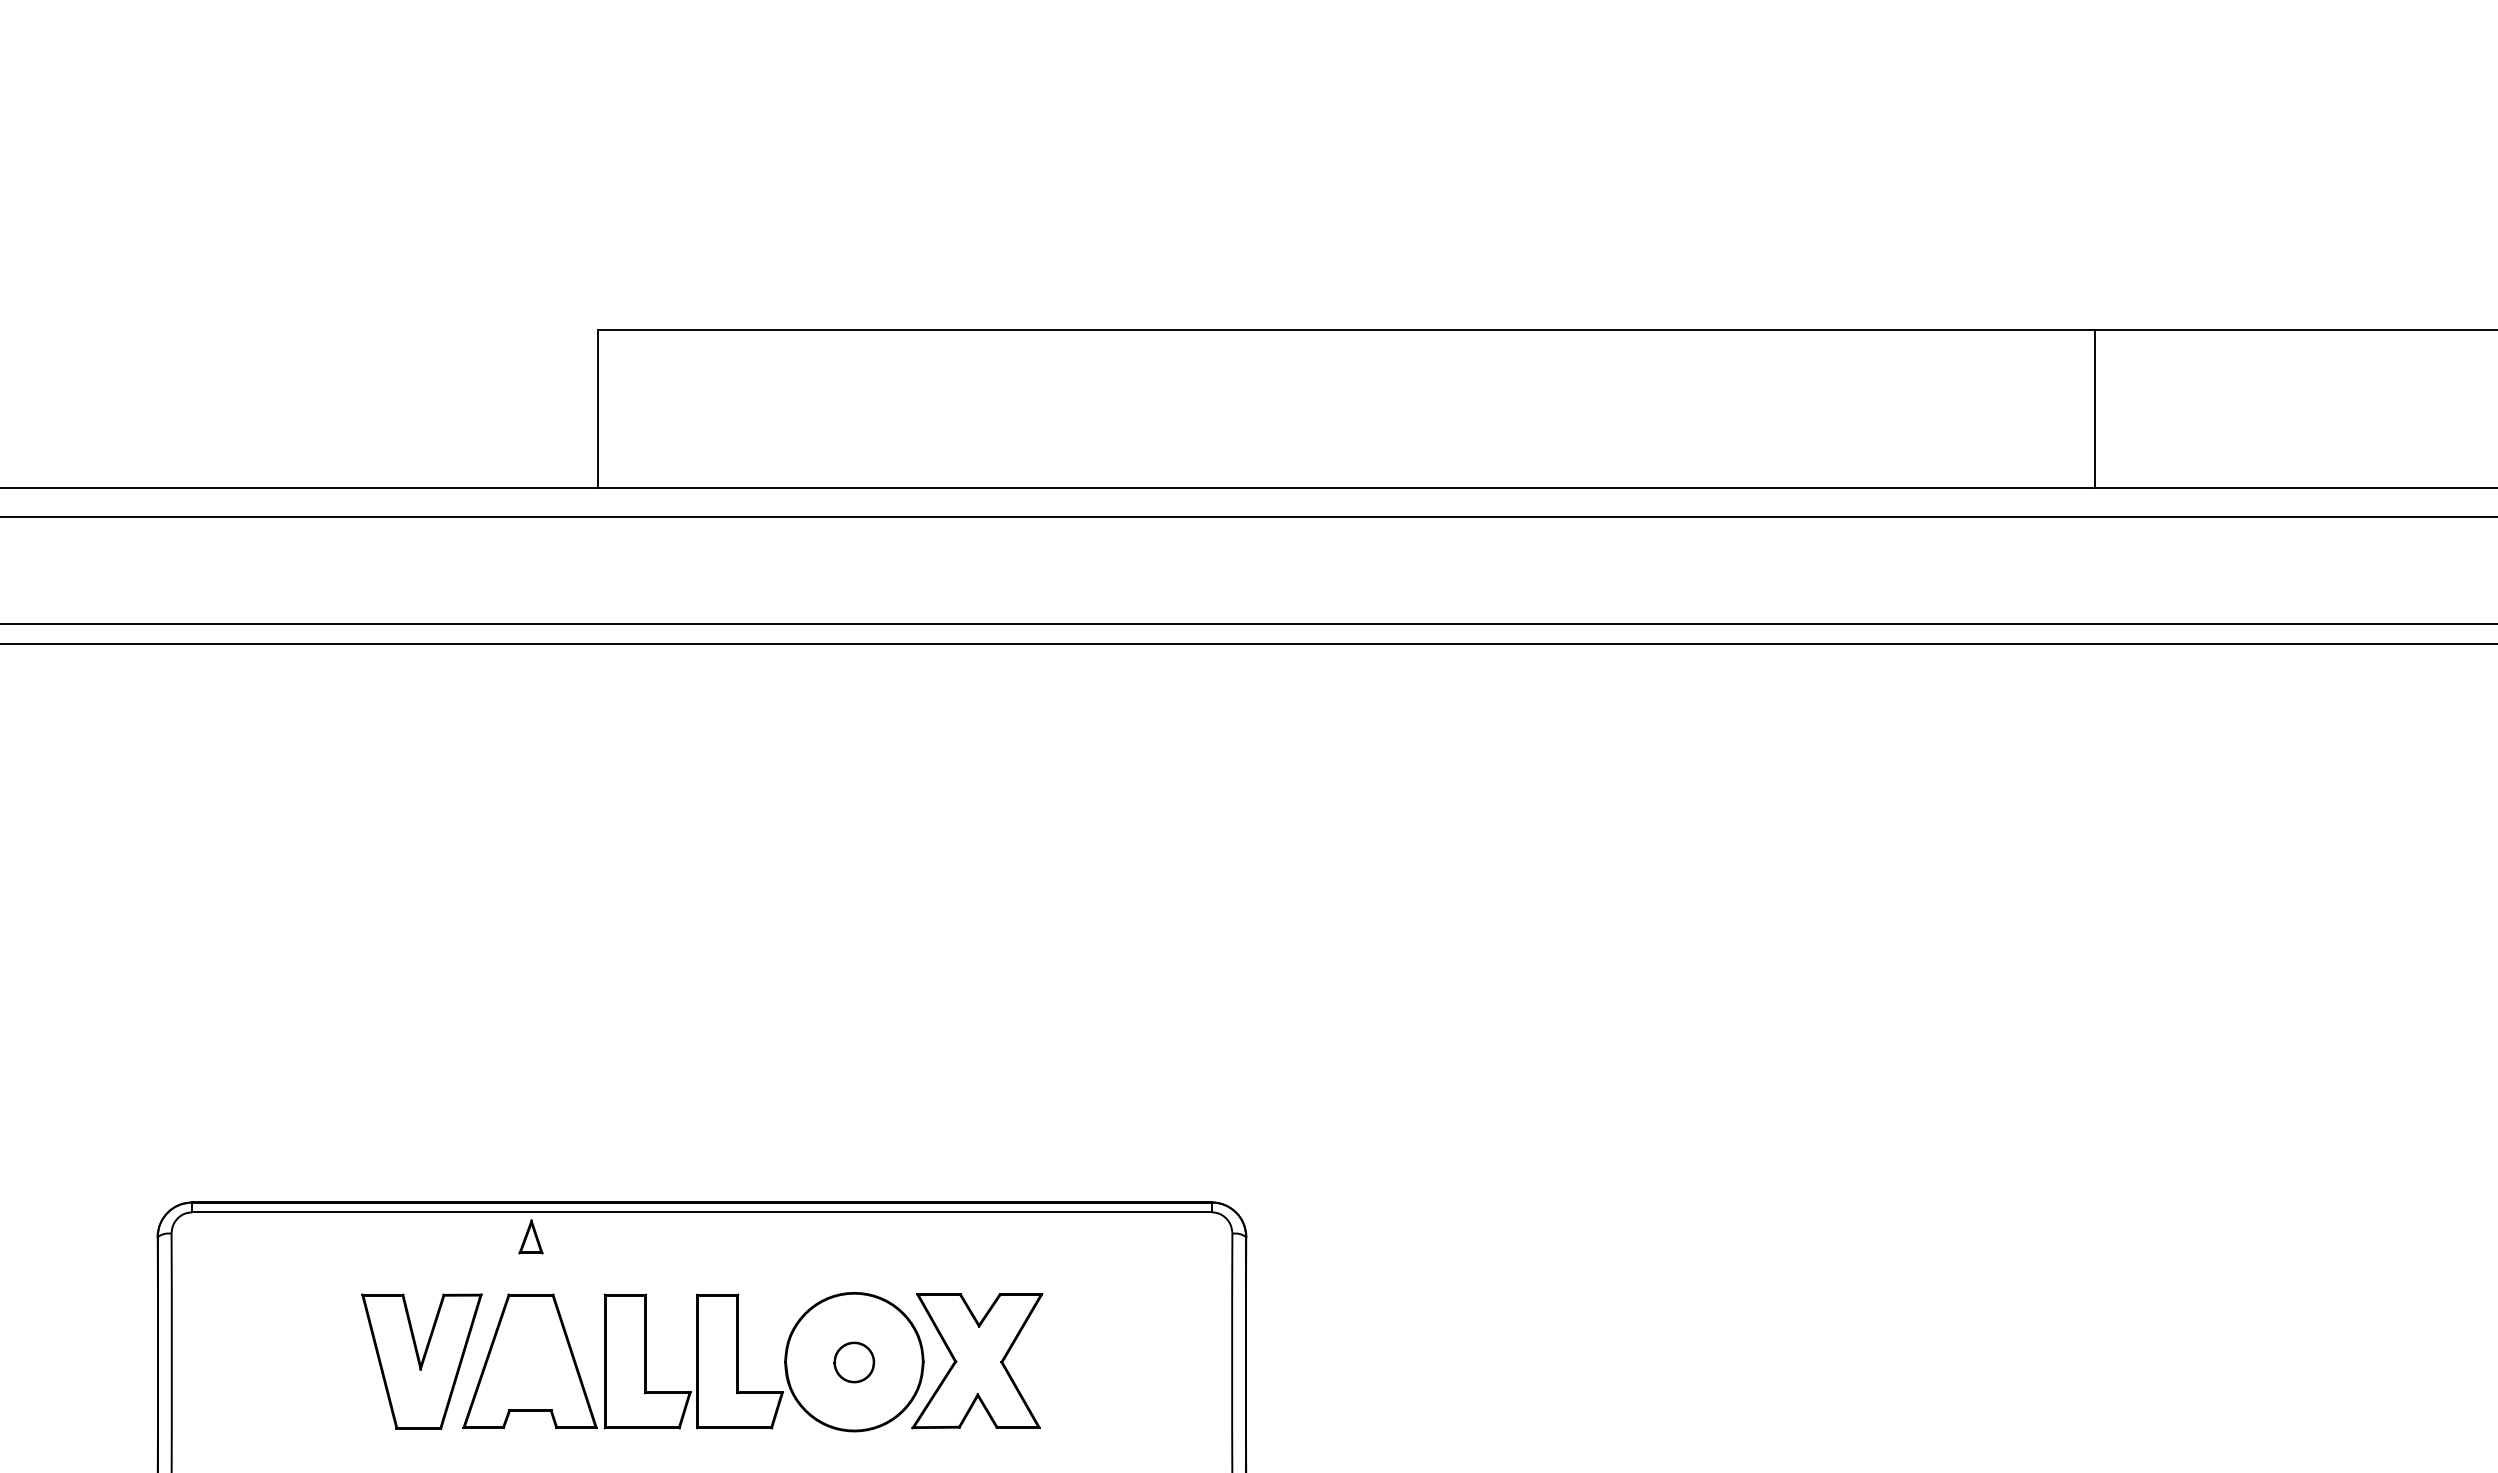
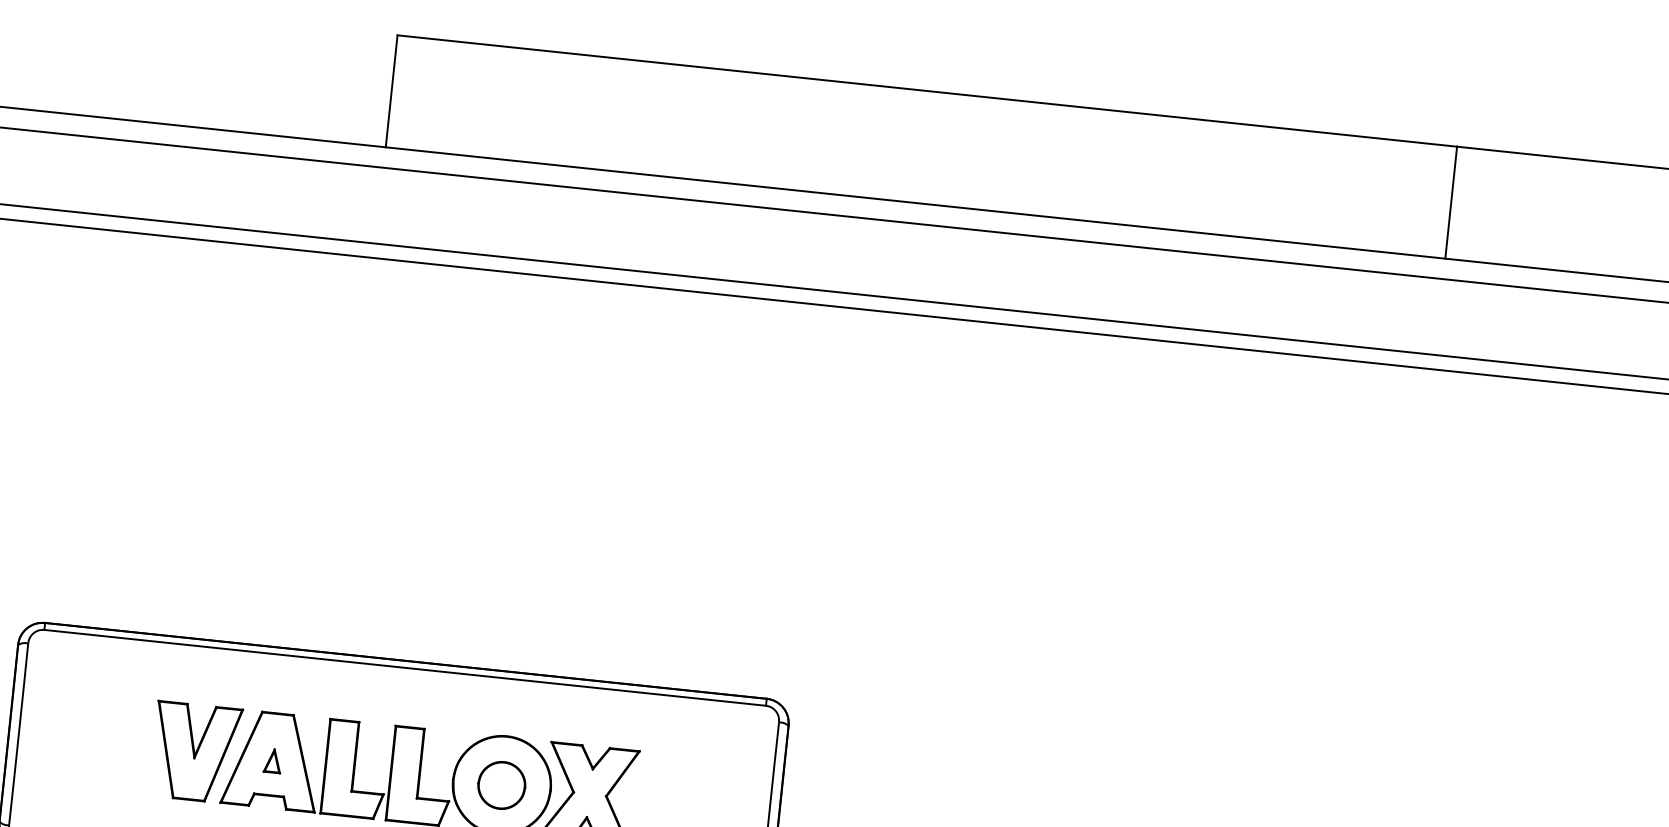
part: (530, 1236) -> (272, 760), moved
part: (854, 1362) -> (501, 785), size x1.67

